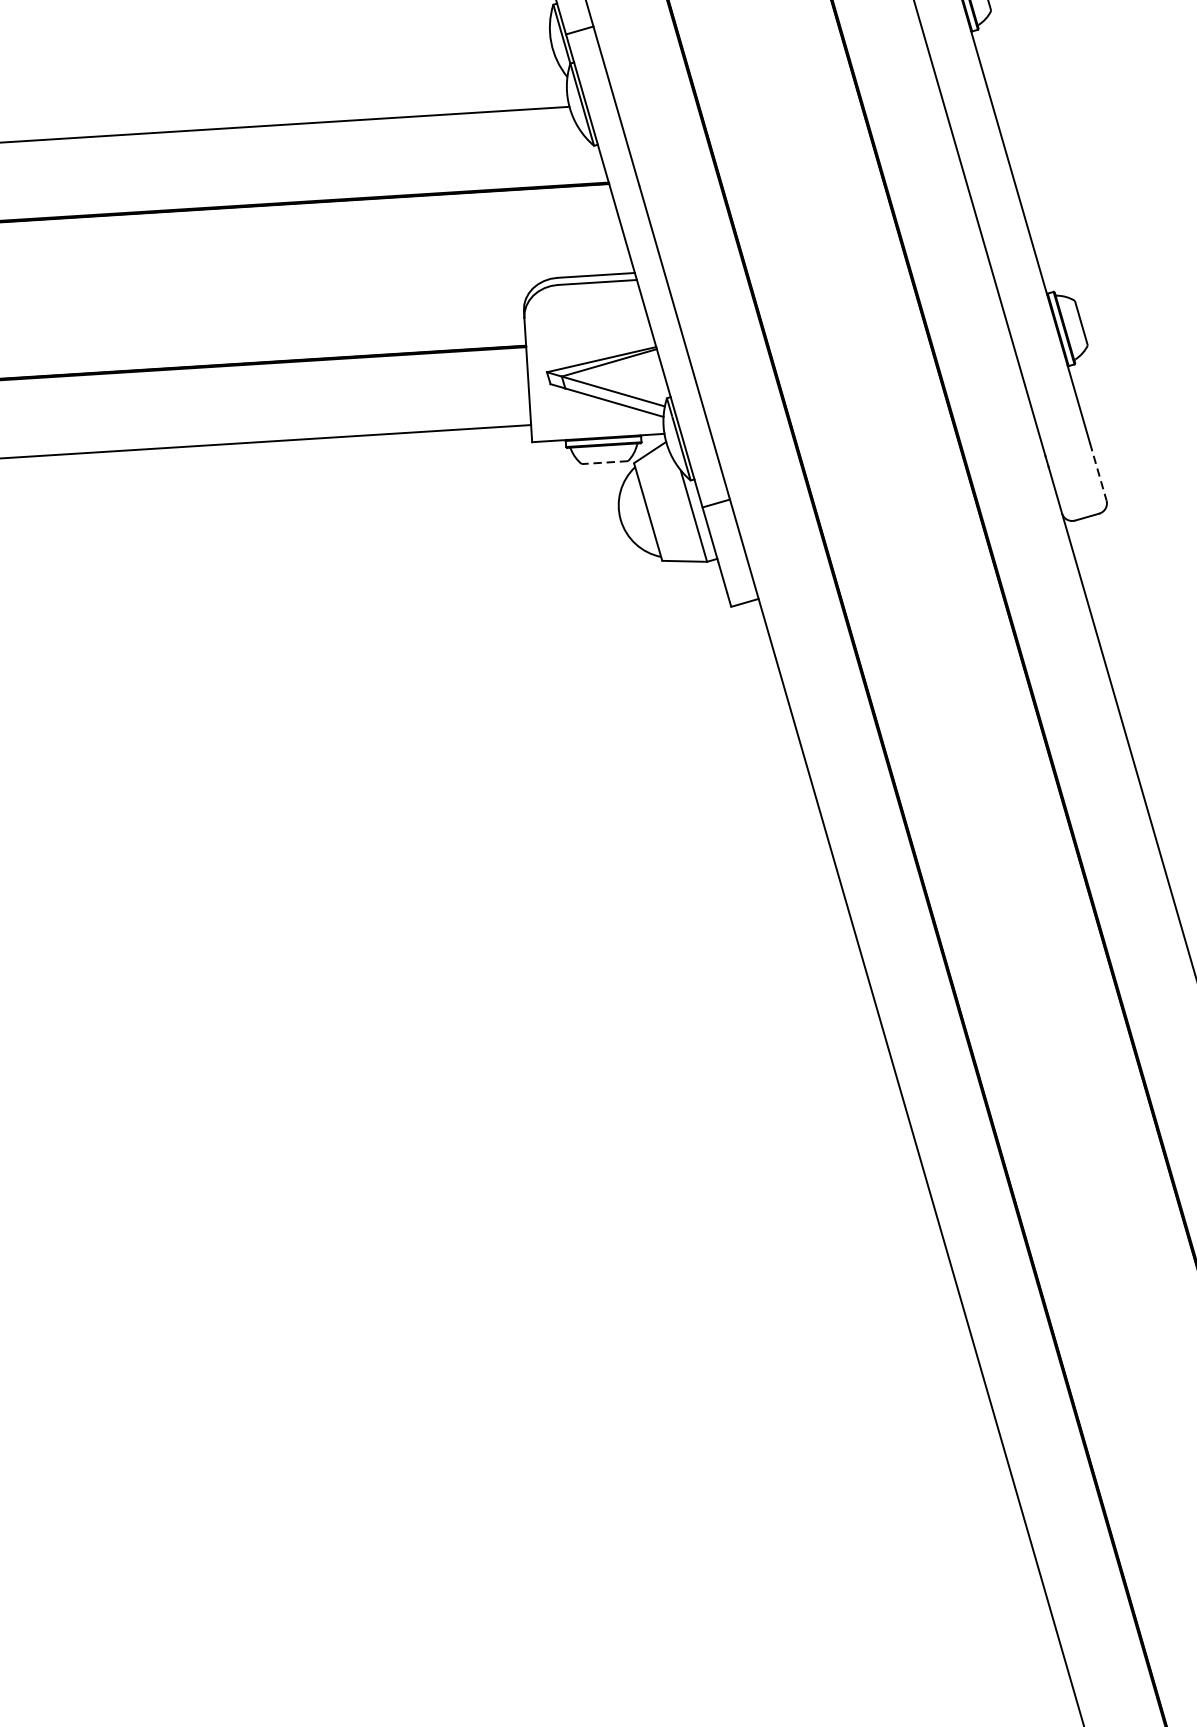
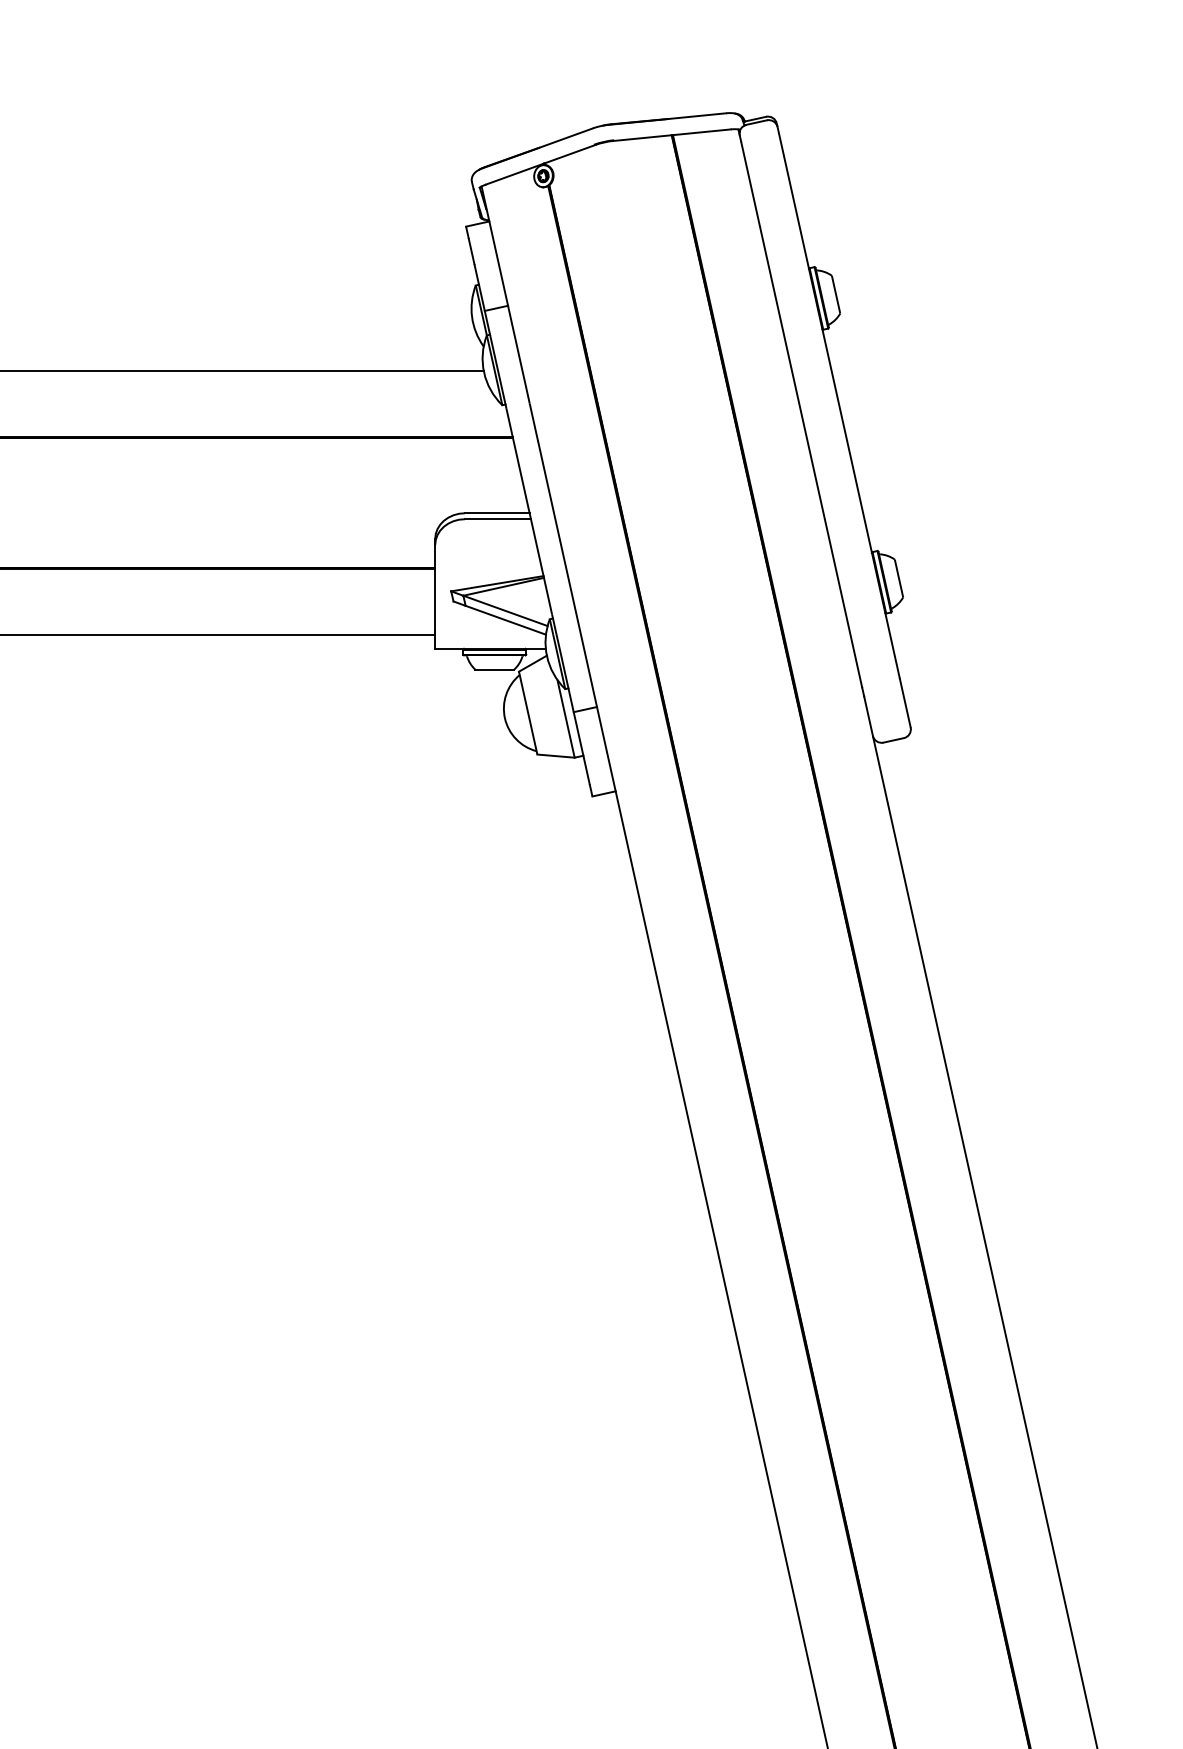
line: (604, 462) -> (494, 669), dashed -> solid
line: (1098, 472) -> (905, 703), dashed -> solid

